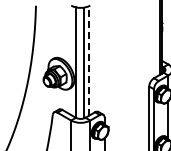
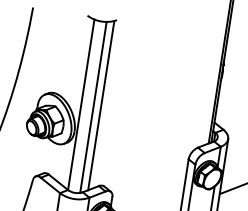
line: (88, 61) -> (100, 106), dashed -> solid

